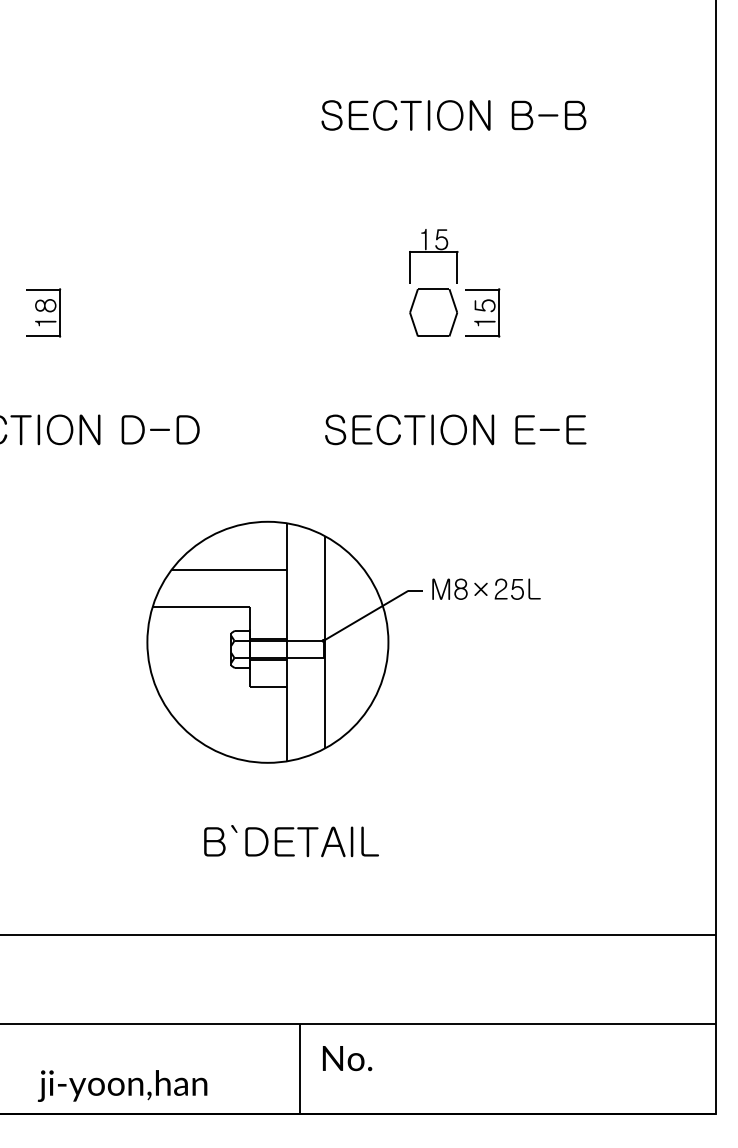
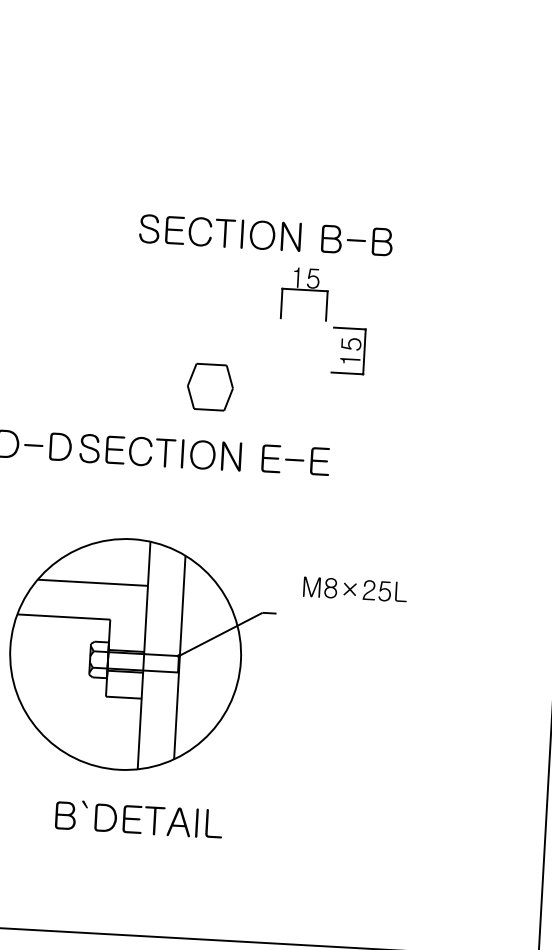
text: (453, 115) -> (265, 235), moved
part: (433, 312) -> (210, 386), moved
text: (455, 429) -> (204, 454), moved
text: (486, 588) -> (355, 588), moved
text: (291, 841) -> (139, 819), moved

